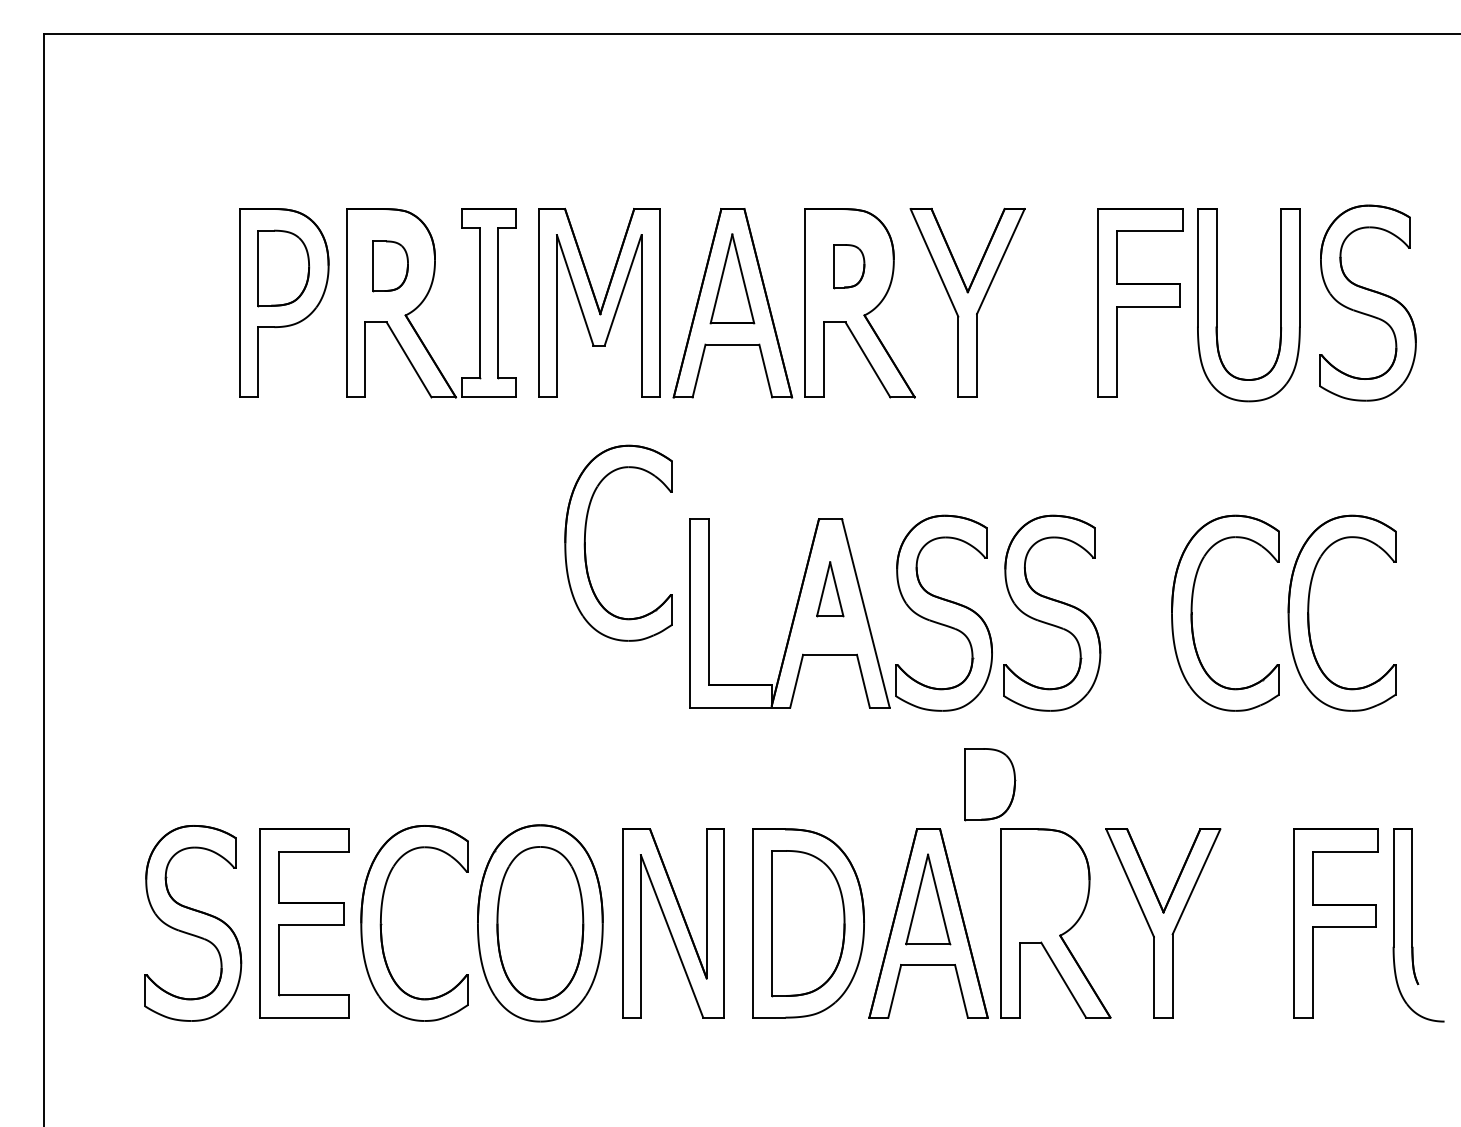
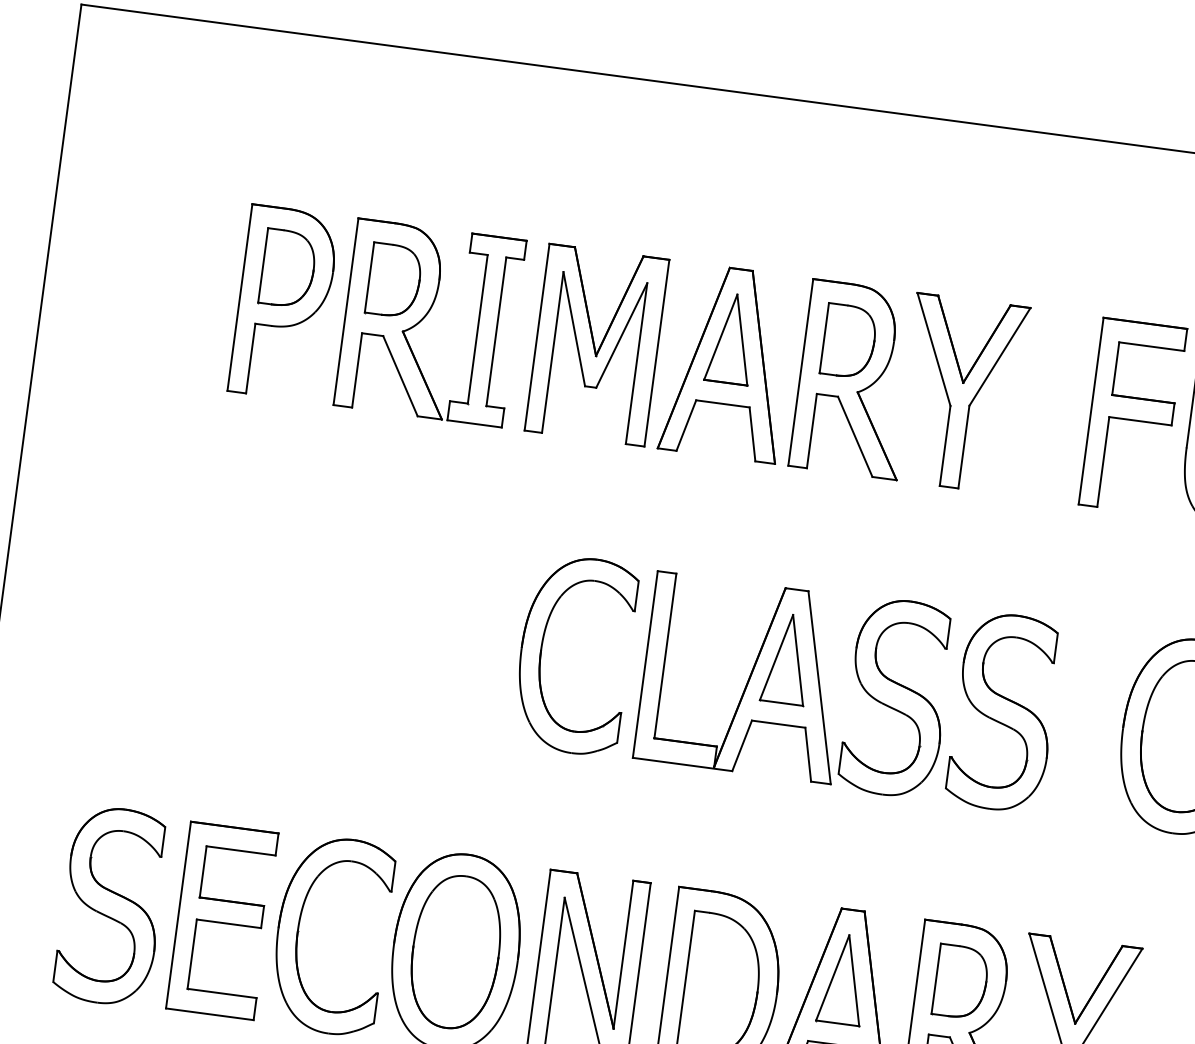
part: (390, 266) -> (394, 281), size x1.43
part: (849, 266) -> (849, 341), size x1.67
part: (585, 542) -> (541, 649), moved
part: (830, 588) -> (787, 658), size x1.67
part: (990, 784) -> (961, 982), moved

